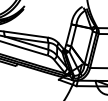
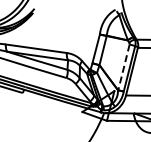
line: (88, 47) -> (123, 67), solid -> dashed

